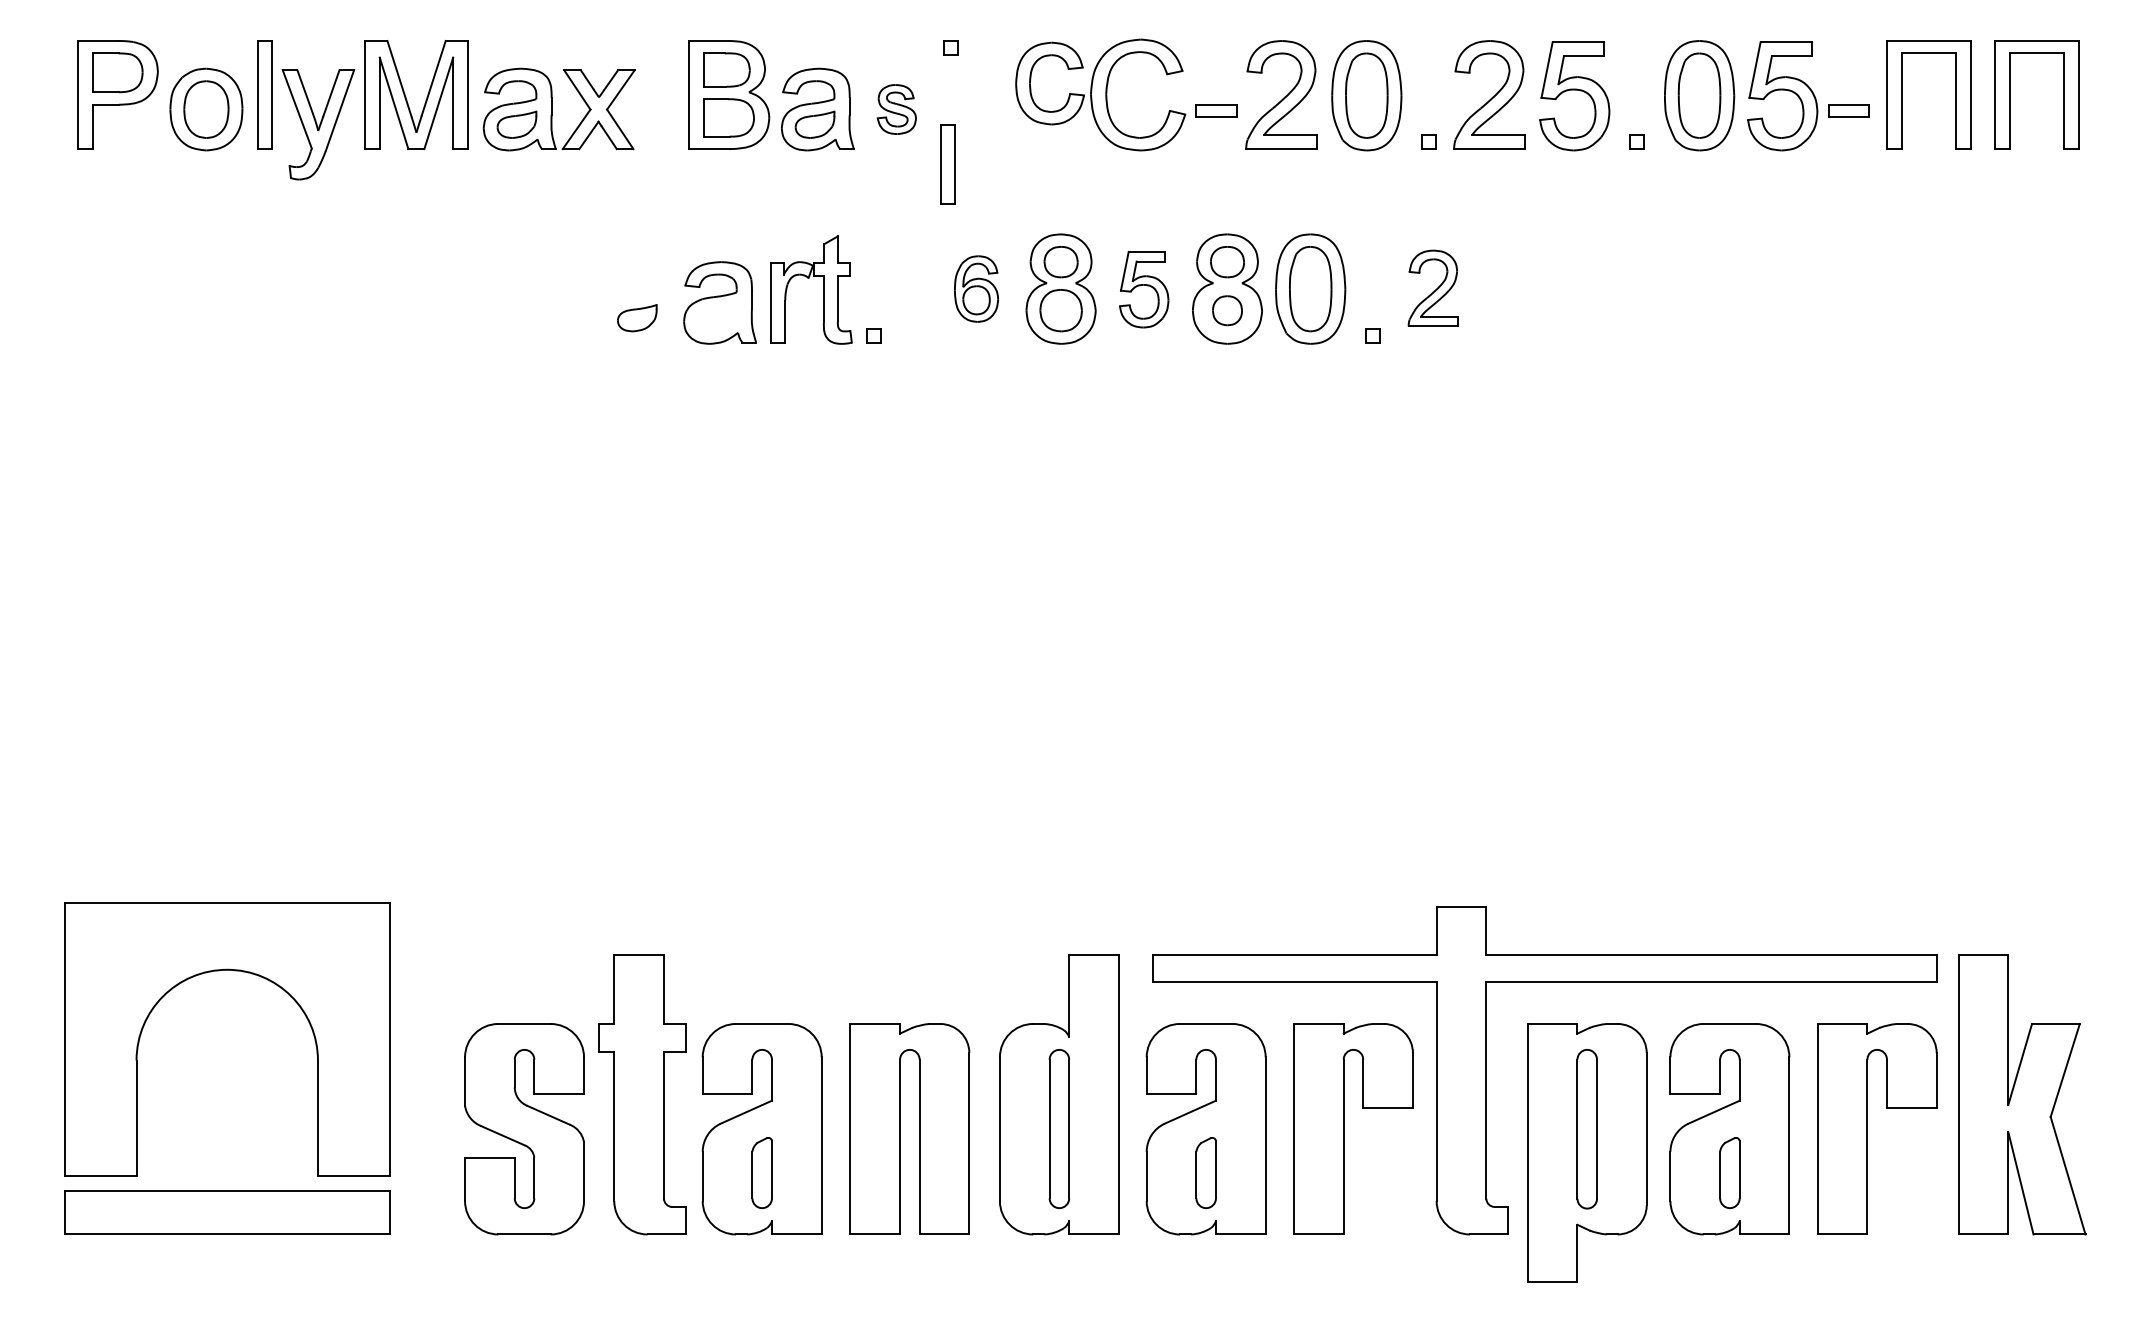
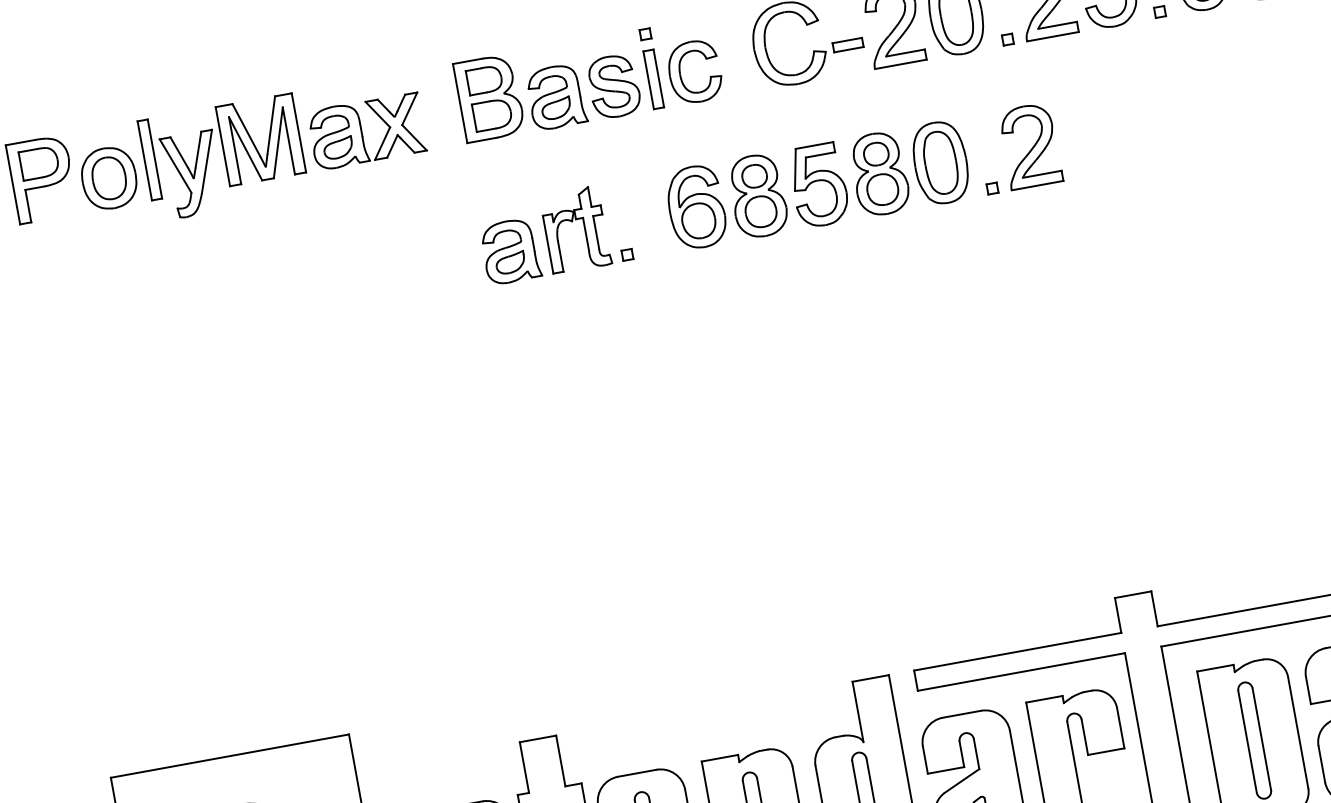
part: (1031, 79) -> (680, 71), moved
part: (896, 109) -> (613, 86), size x1.67
part: (947, 164) -> (653, 79), moved
part: (976, 288) -> (696, 206), size x1.67
part: (1433, 288) -> (1030, 146), size x1.43
part: (1143, 289) -> (818, 185), size x1.43
part: (1227, 310) -> (882, 189), size x1.43
part: (637, 318) -> (510, 263), moved

